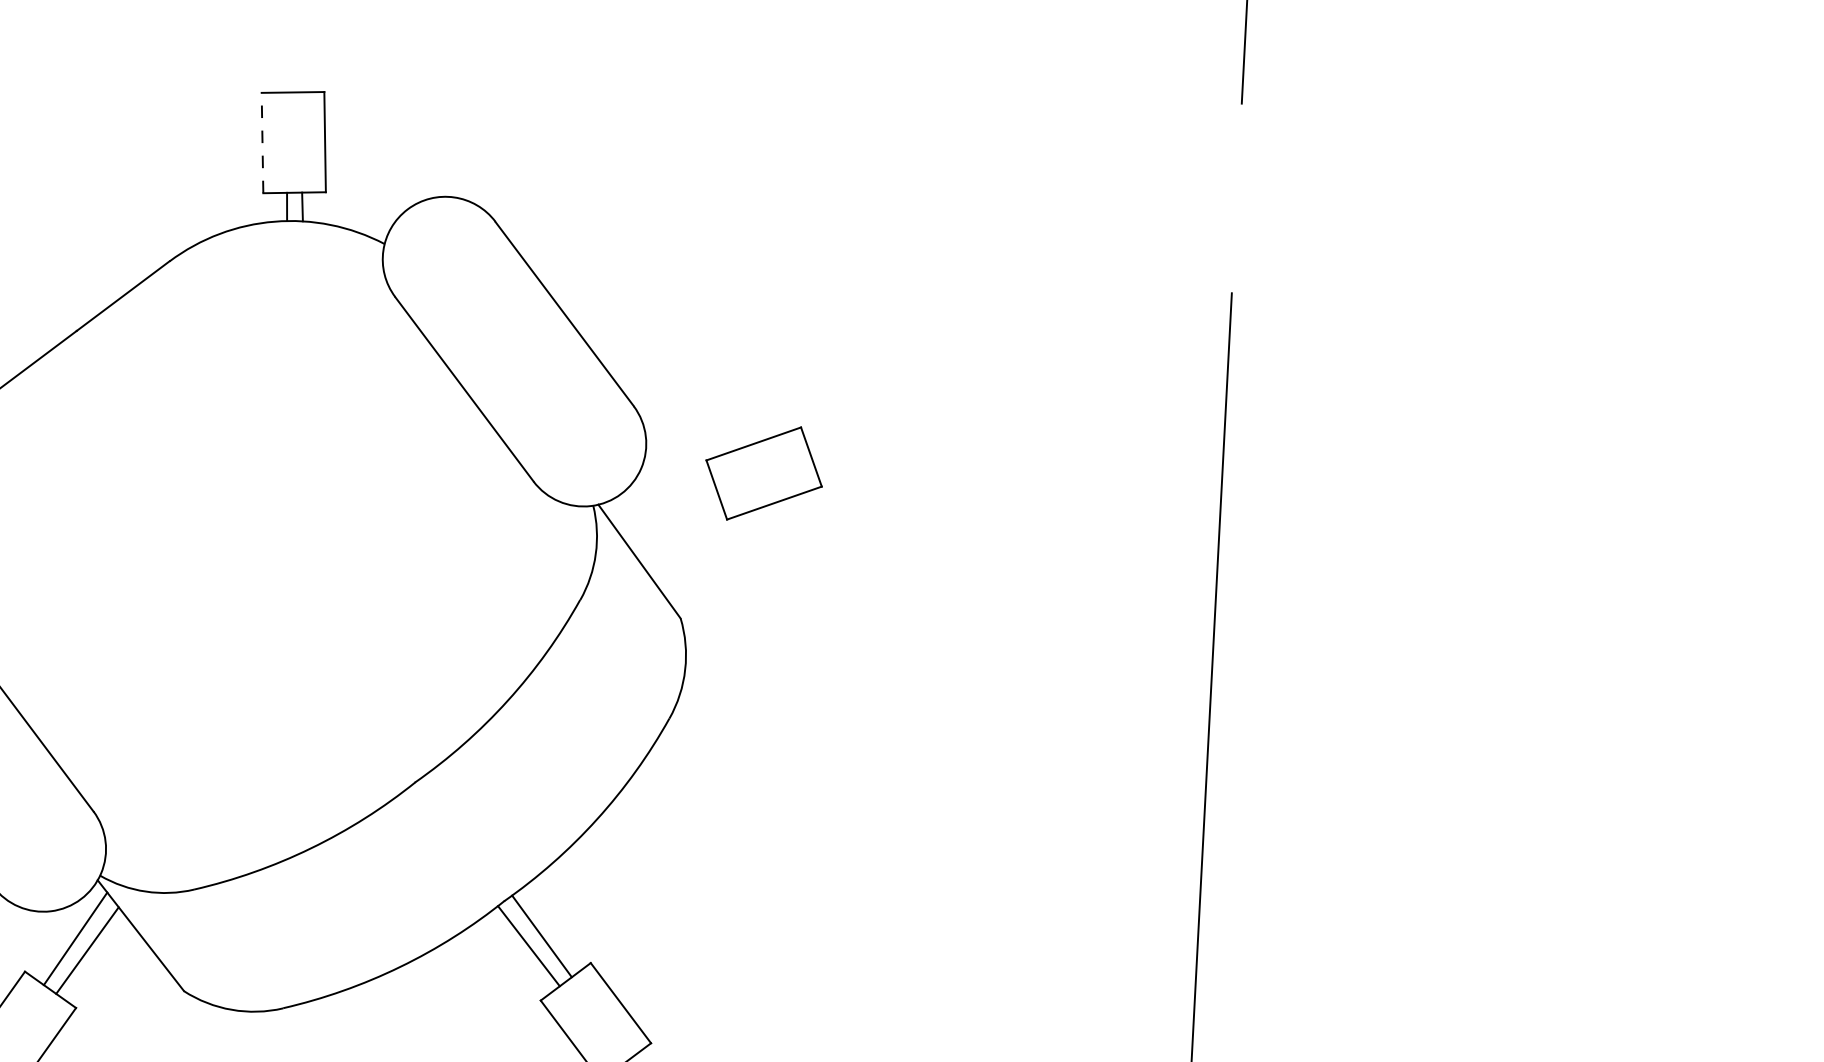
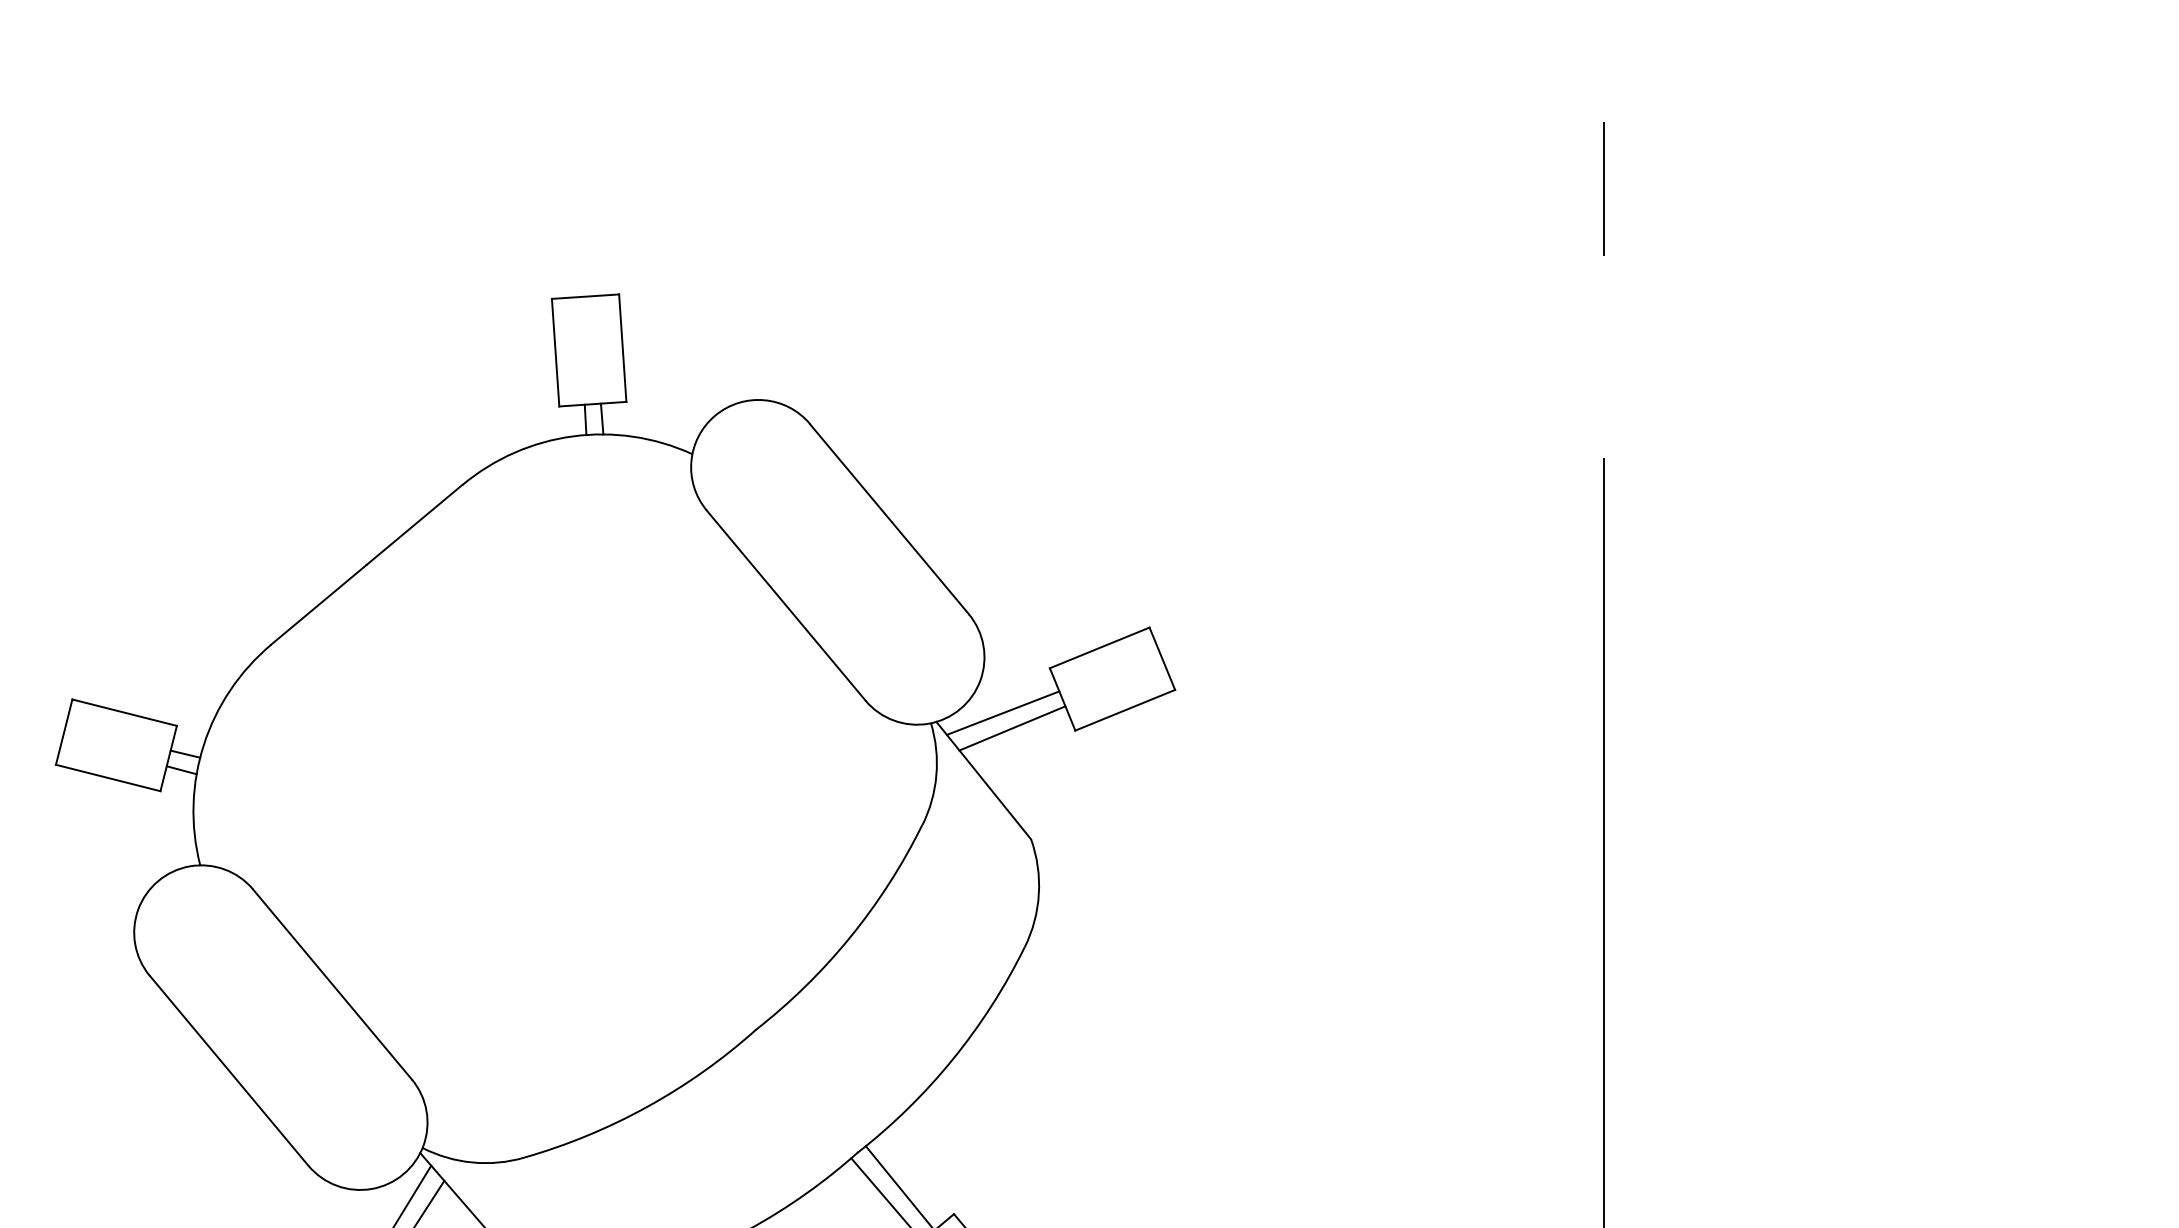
line: (262, 142) -> (555, 352), dashed -> solid
line: (660, 499) -> (1002, 712), added
line: (668, 514) -> (1012, 728), added

